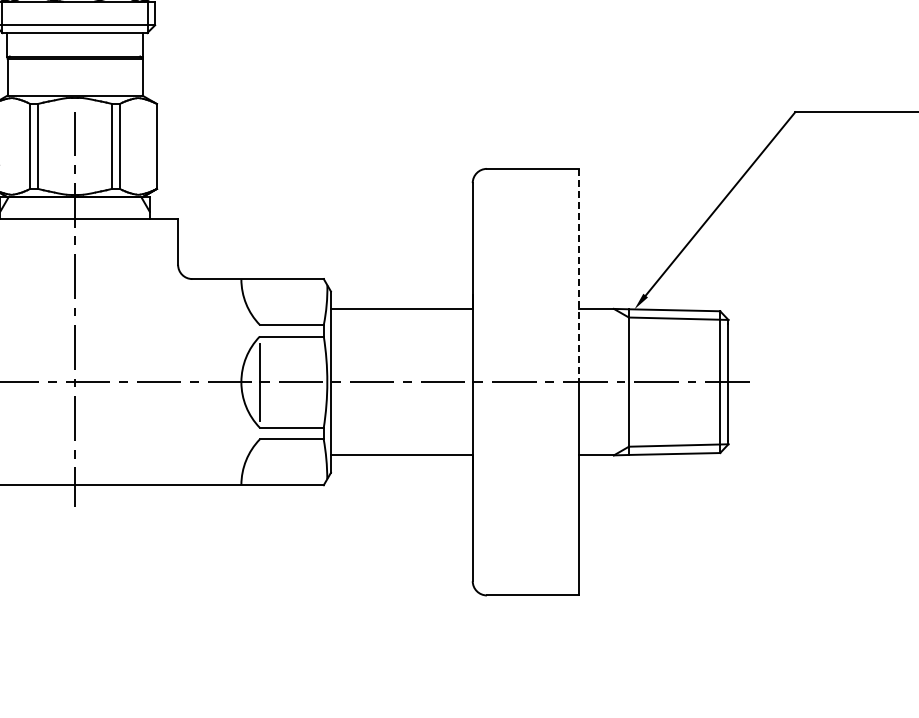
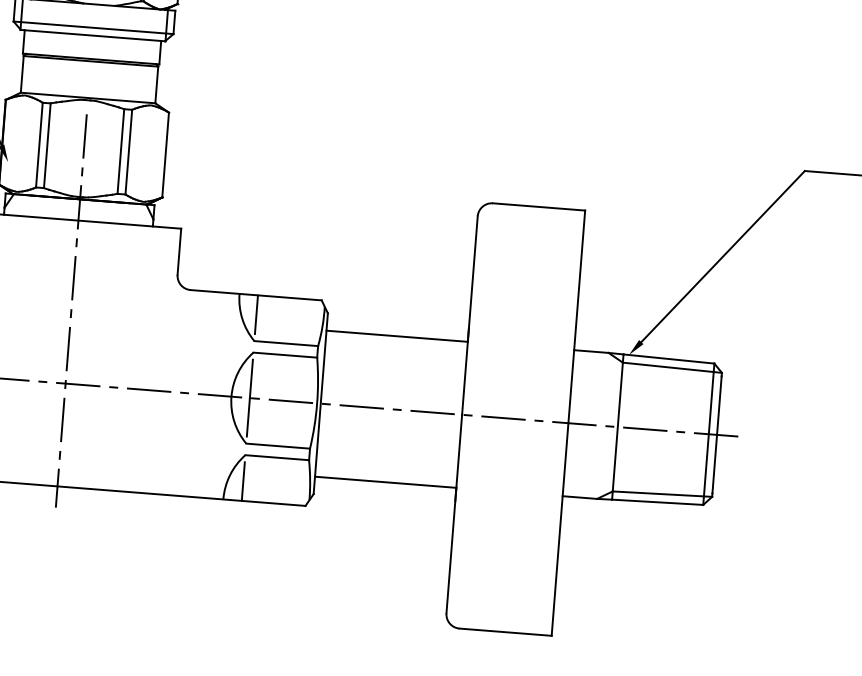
line: (579, 275) -> (576, 316), dashed -> solid
line: (259, 298) -> (256, 314), added
line: (259, 465) -> (242, 481), added

